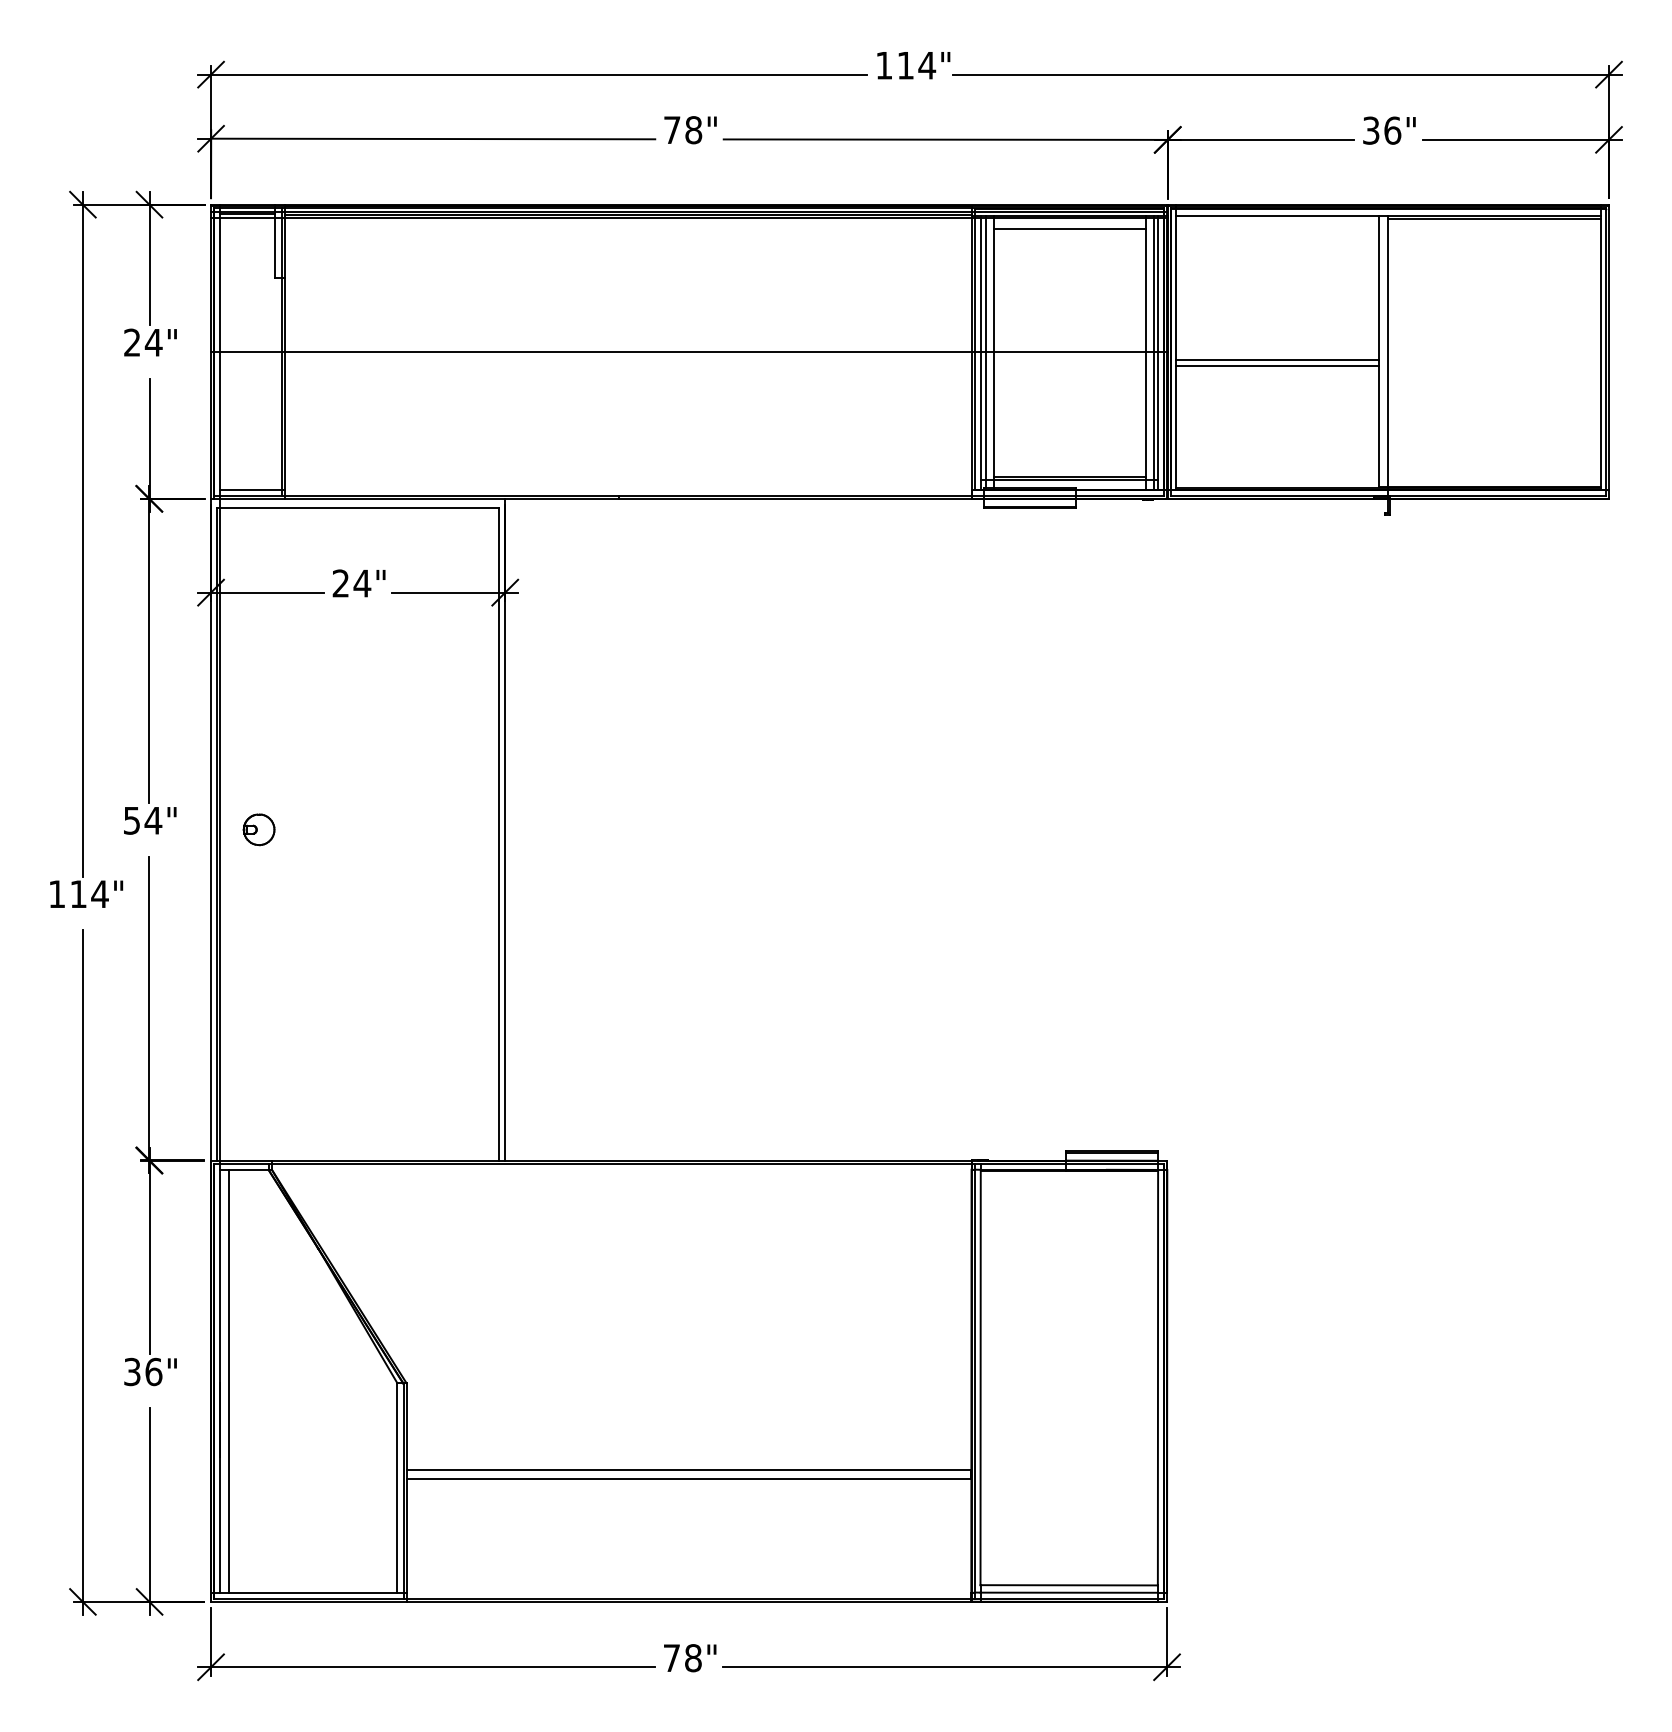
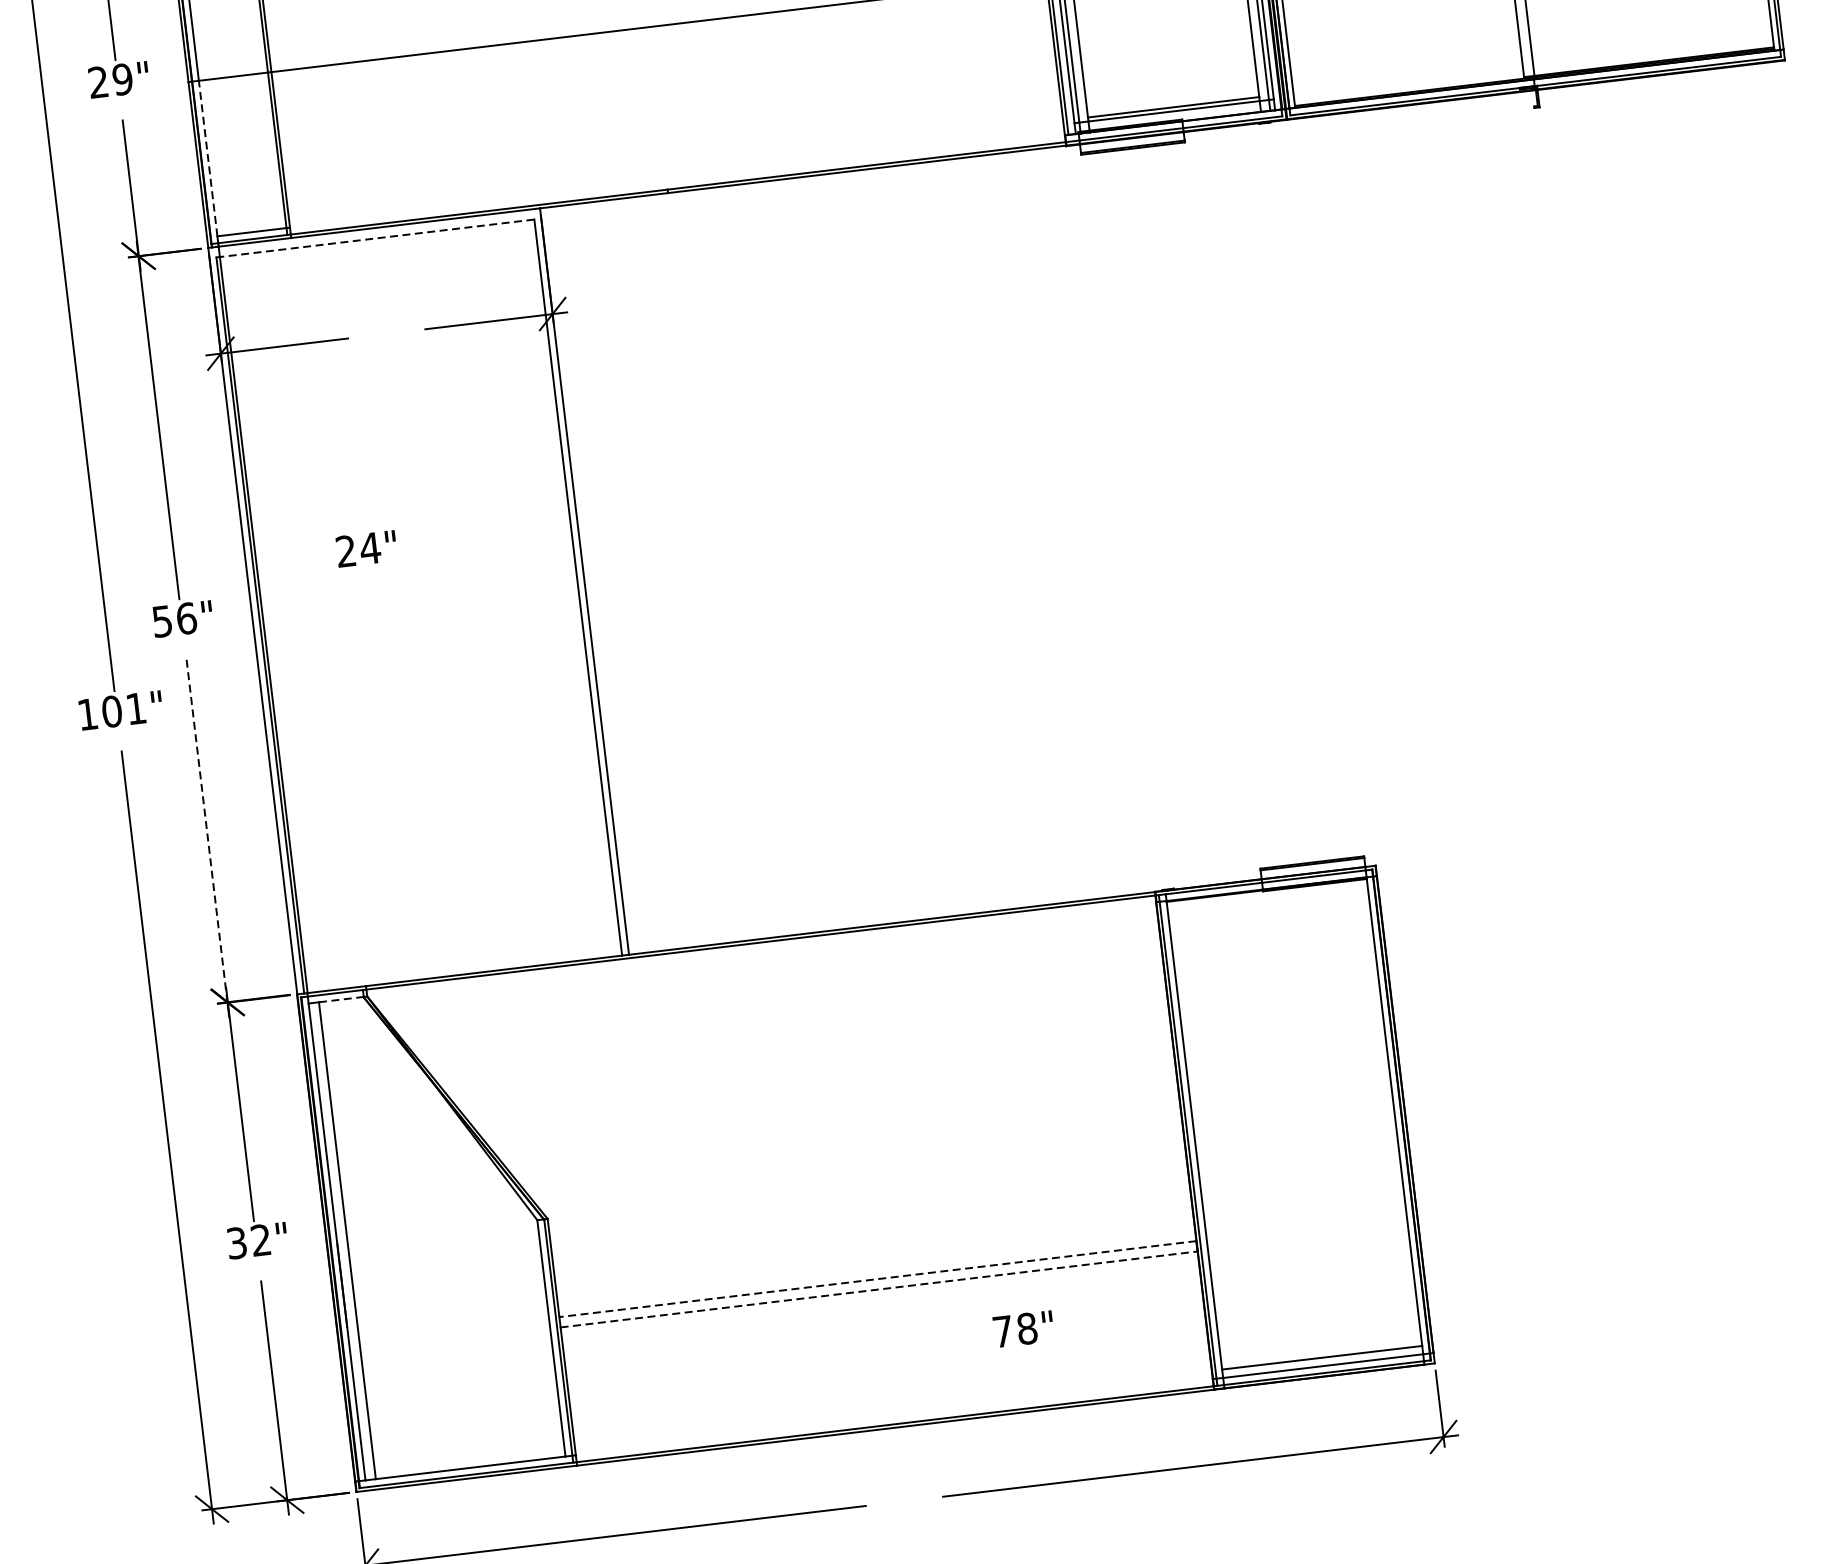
text: (153, 342) -> (122, 79), 24" -> 29"
line: (220, 420) -> (208, 158), solid -> dashed
line: (359, 508) -> (376, 238), solid -> dashed
text: (358, 583) -> (365, 548), moved
text: (153, 820) -> (186, 618), 54" -> 56"
part: (258, 829) -> (306, 614), removed
text: (89, 894) -> (124, 710), 114" -> 101"
line: (149, 1008) -> (207, 830), solid -> dashed
line: (249, 1169) -> (341, 999), solid -> dashed
text: (153, 1371) -> (260, 1239), 36" -> 32"
line: (688, 1470) -> (877, 1279), solid -> dashed
line: (689, 1479) -> (879, 1289), solid -> dashed
text: (690, 1658) -> (1024, 1329), moved

